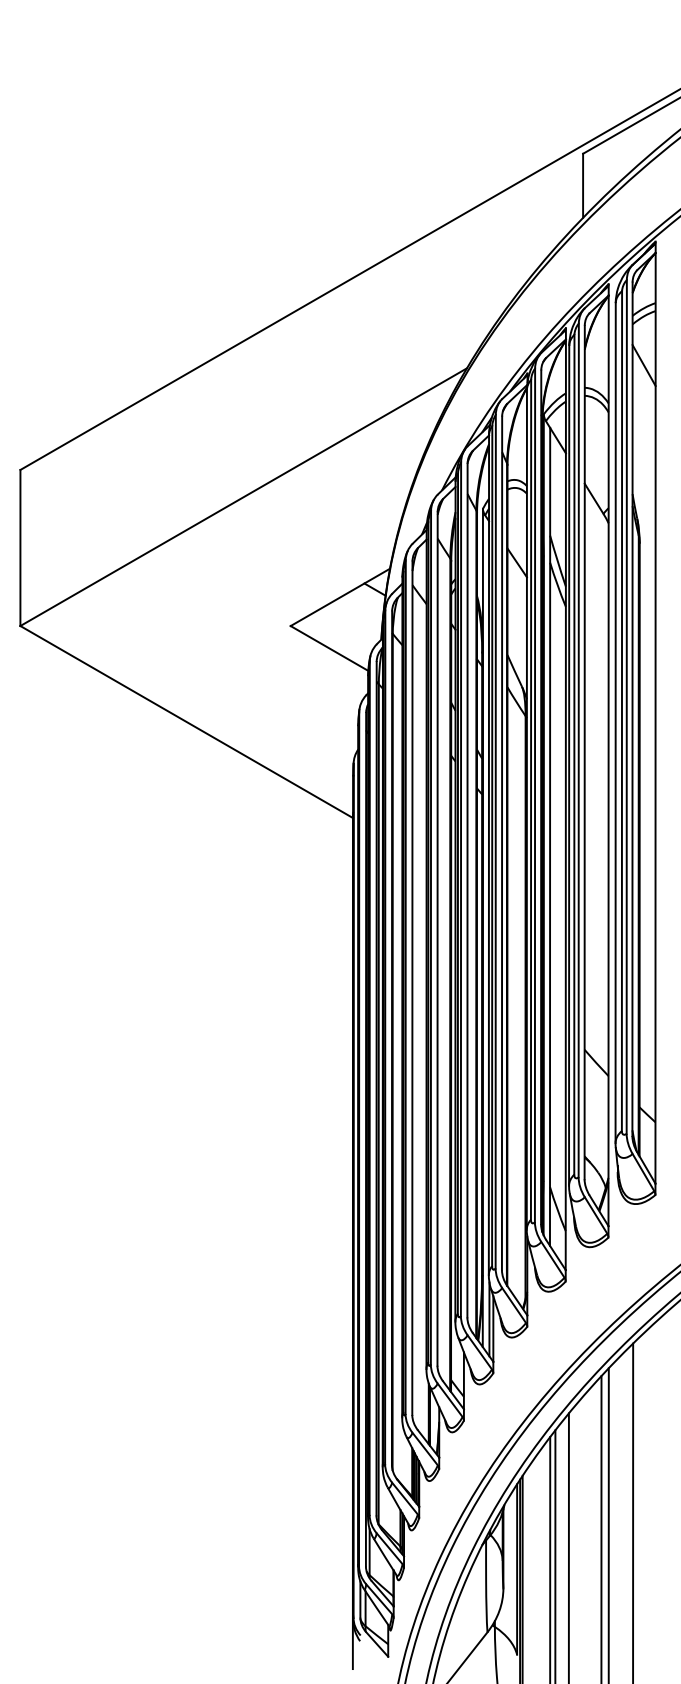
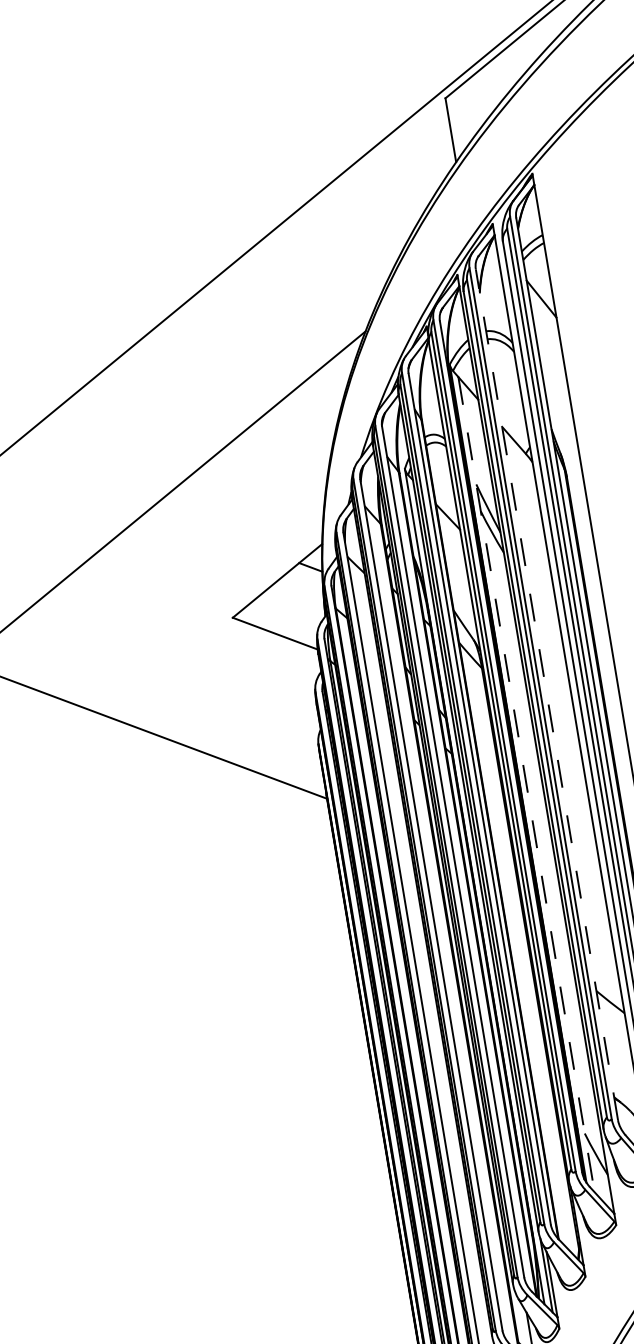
line: (584, 752) -> (546, 694), solid -> dashed
line: (550, 836) -> (526, 784), solid -> dashed

